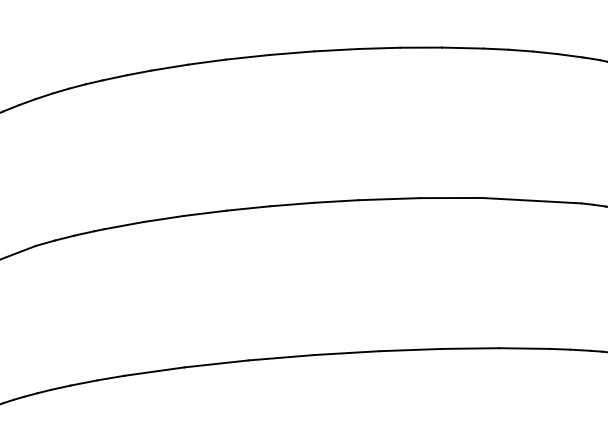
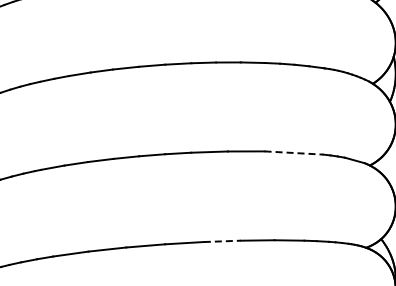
line: (532, 201) -> (294, 153), solid -> dashed
line: (411, 350) -> (222, 241), solid -> dashed

